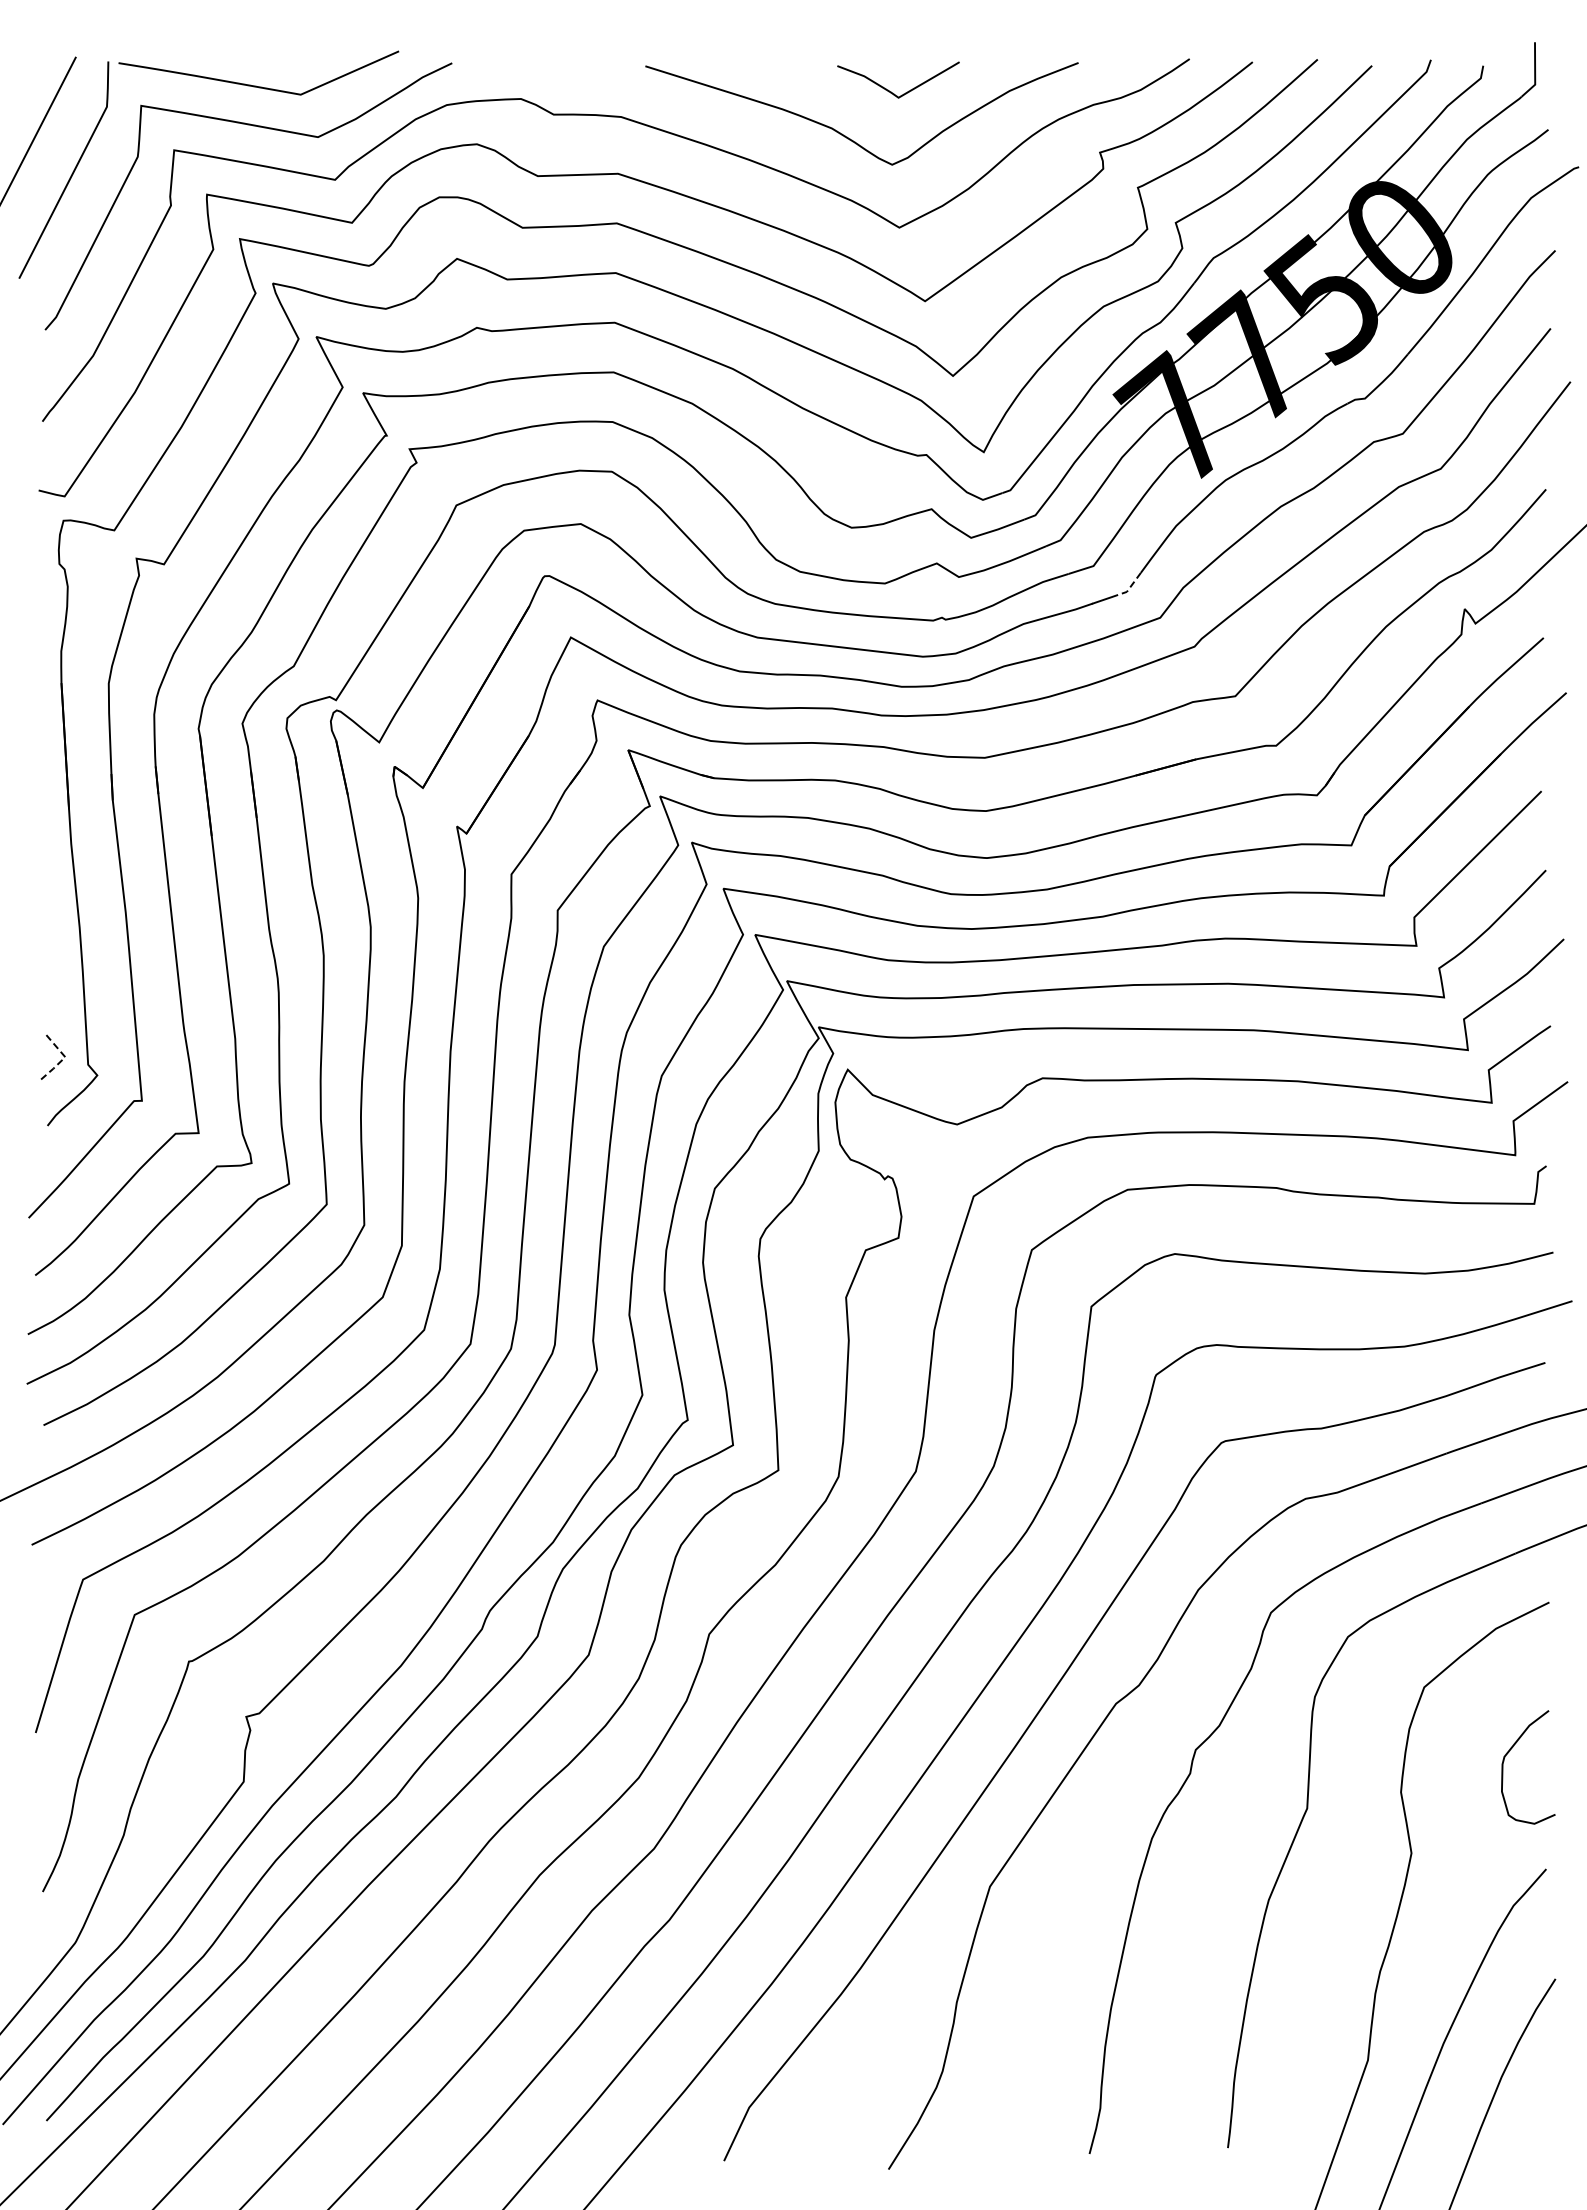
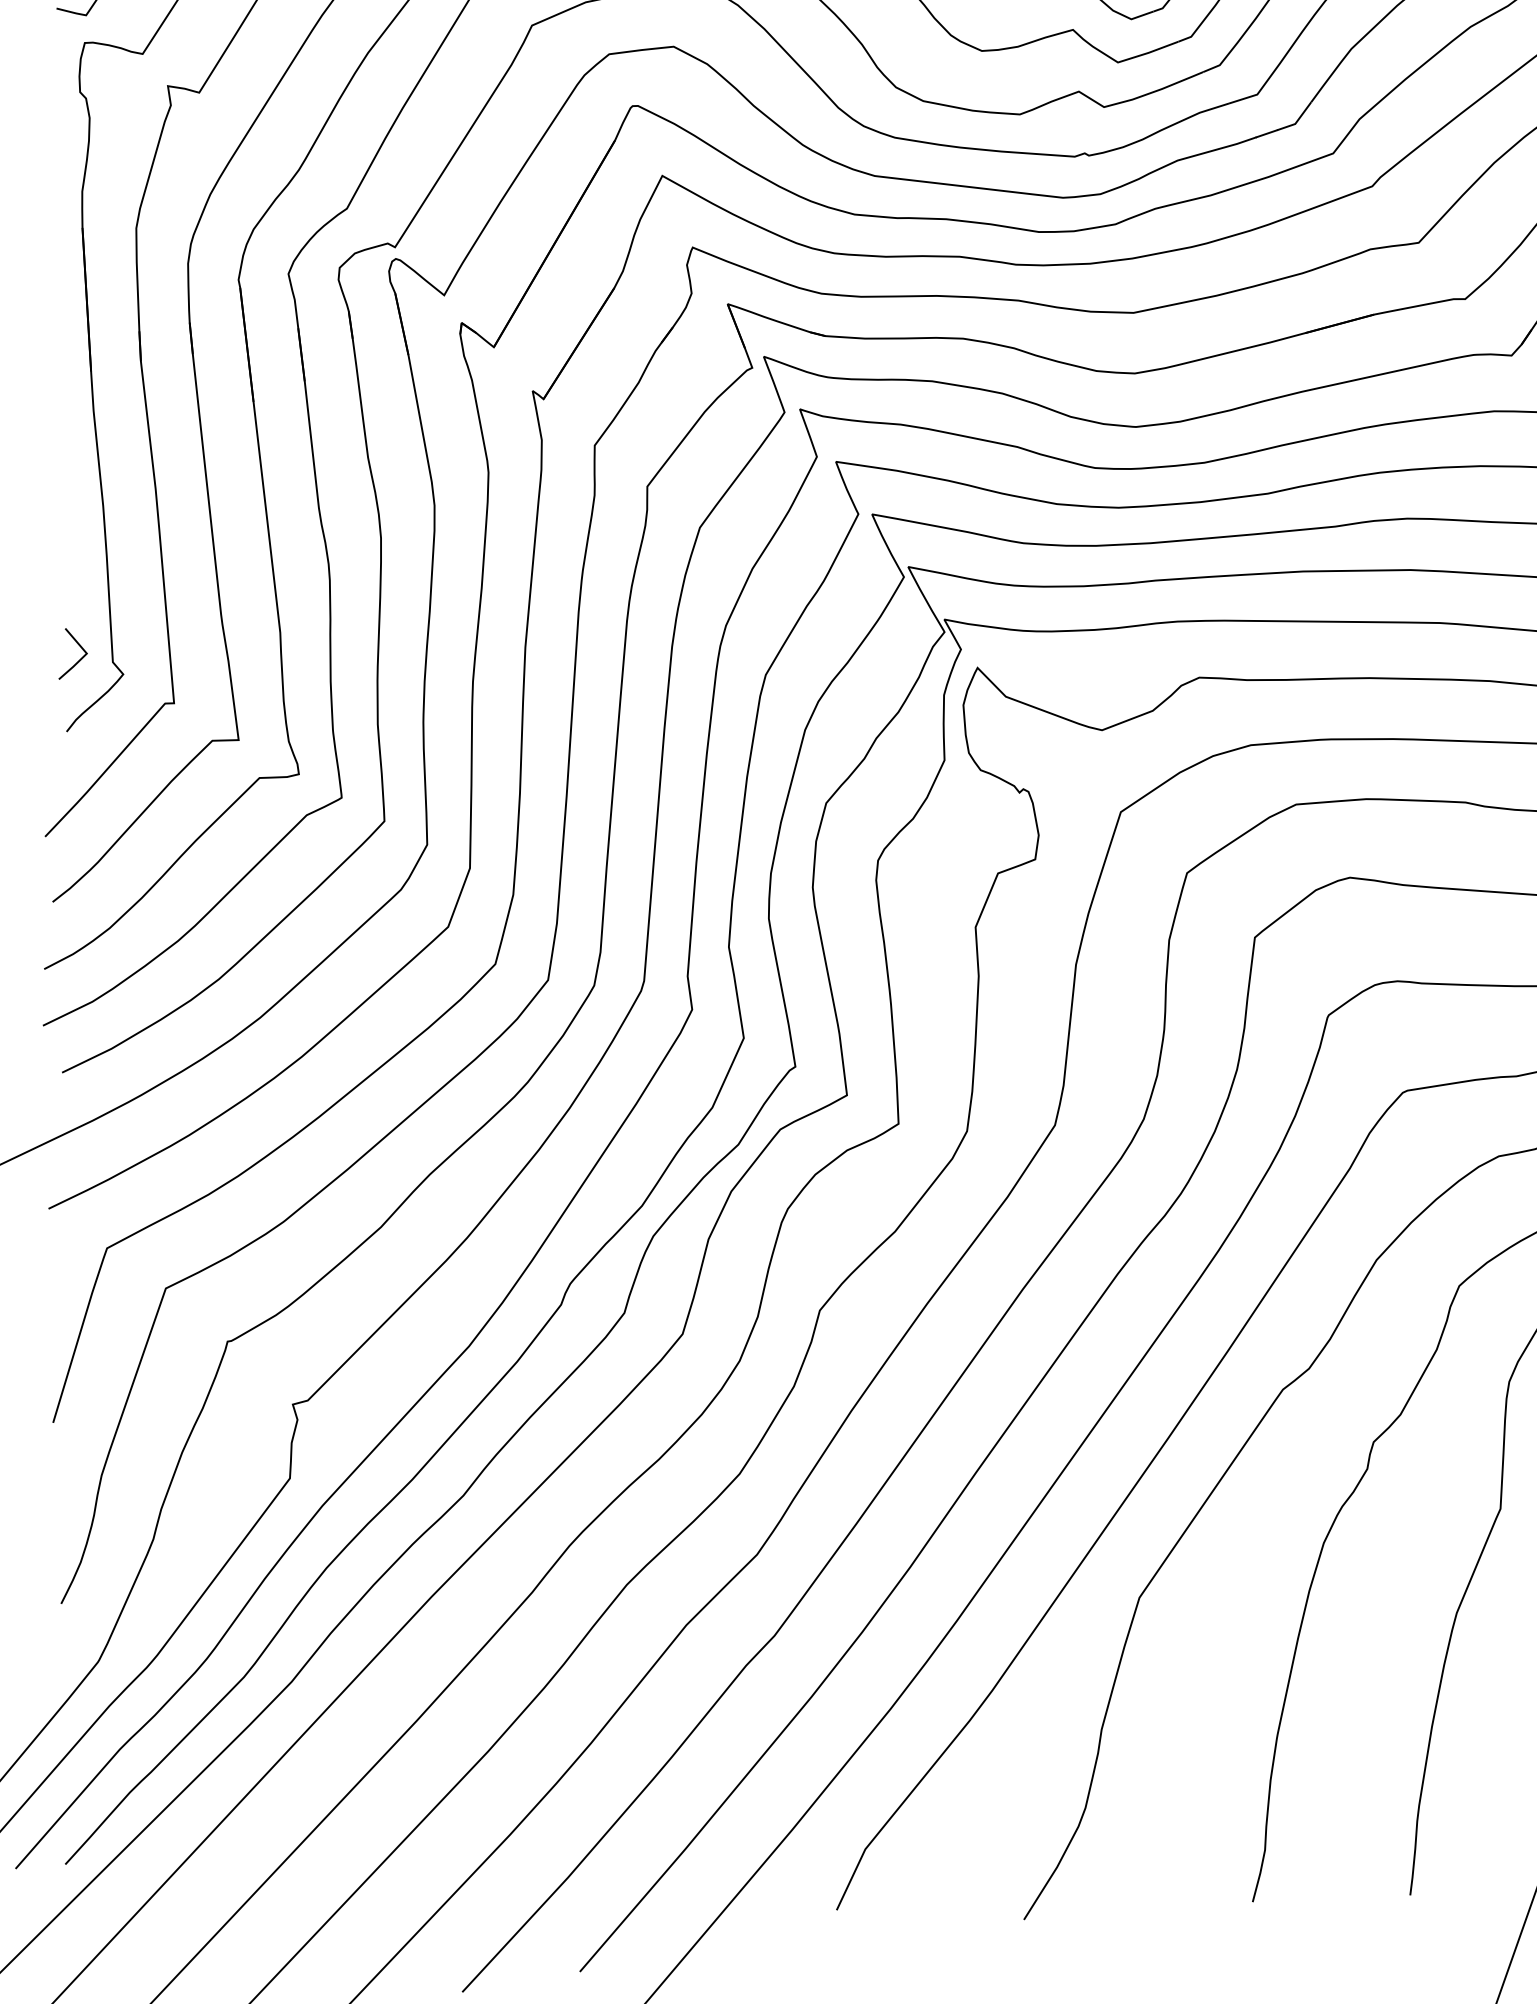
line: (1128, 589) -> (1297, 121), dashed -> solid
line: (63, 1058) -> (84, 655), dashed -> solid

